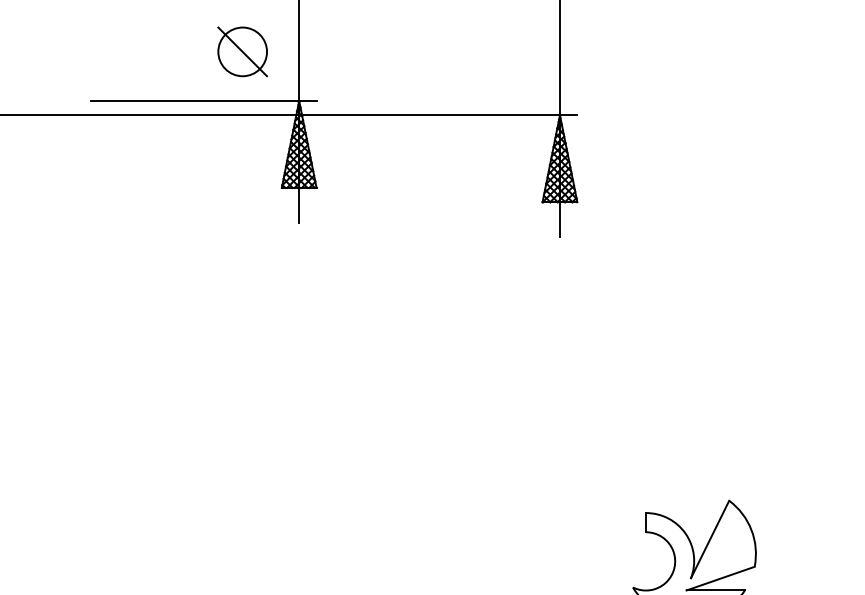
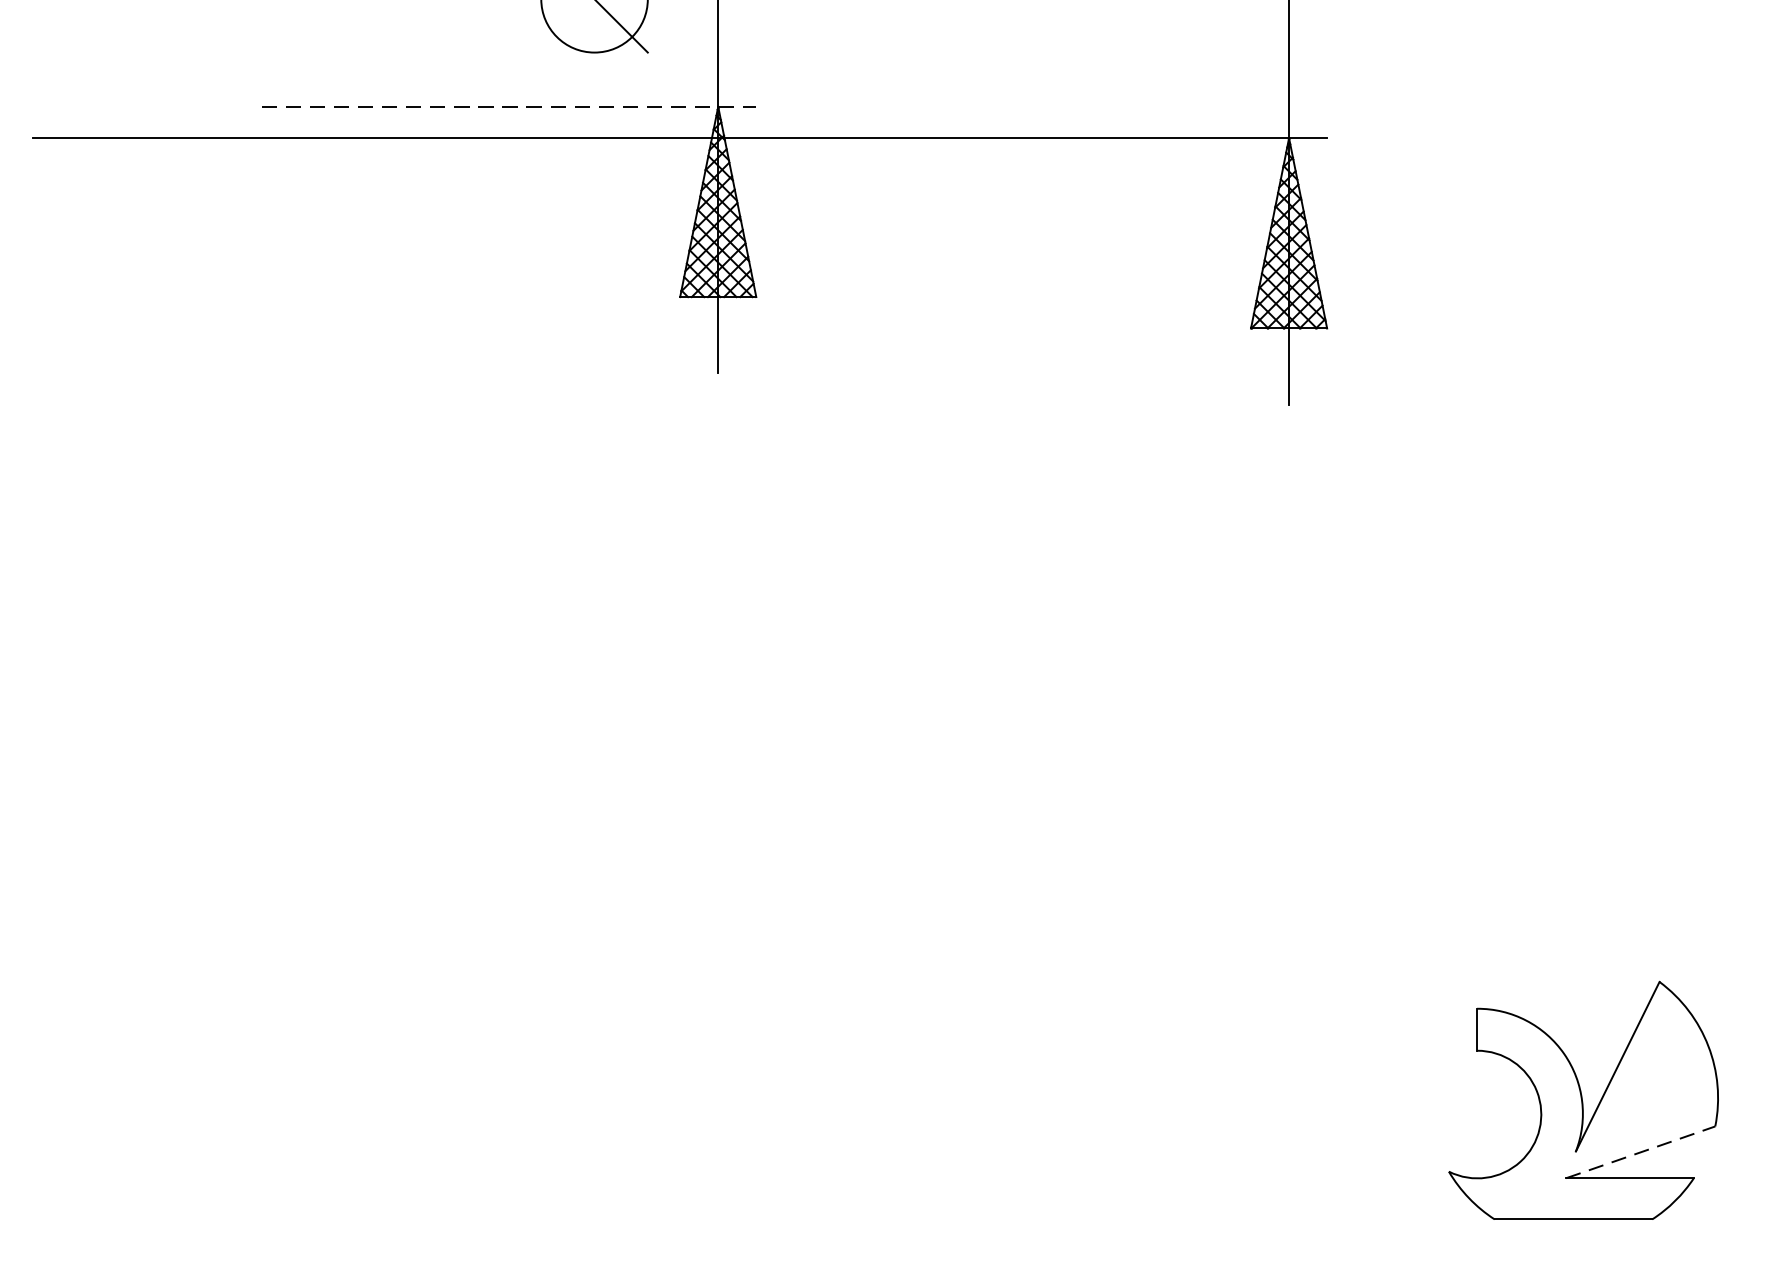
line: (204, 101) -> (510, 107), solid -> dashed
line: (721, 578) -> (1642, 1152), solid -> dashed

